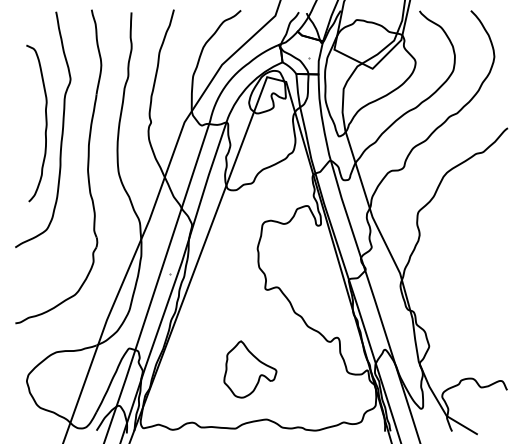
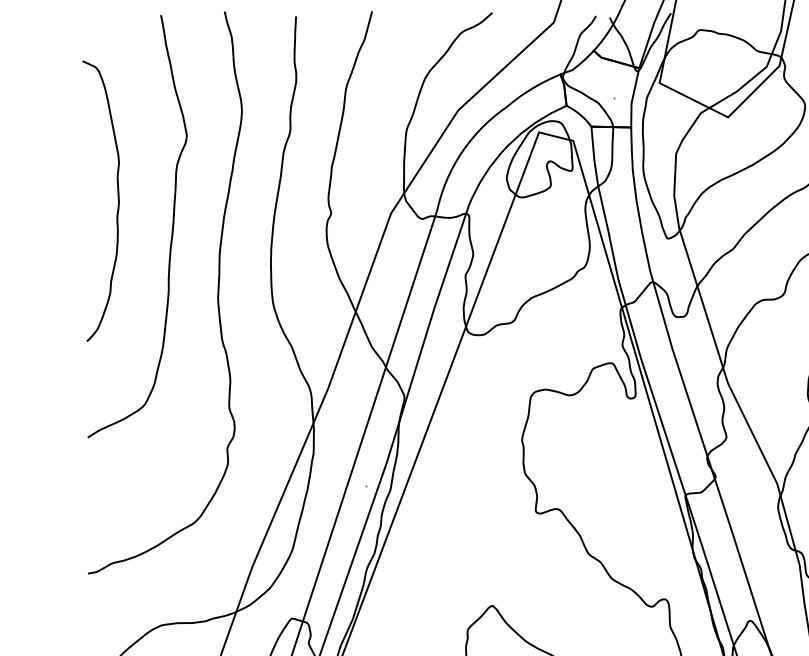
curve: (45, 123) -> (116, 201), moved

